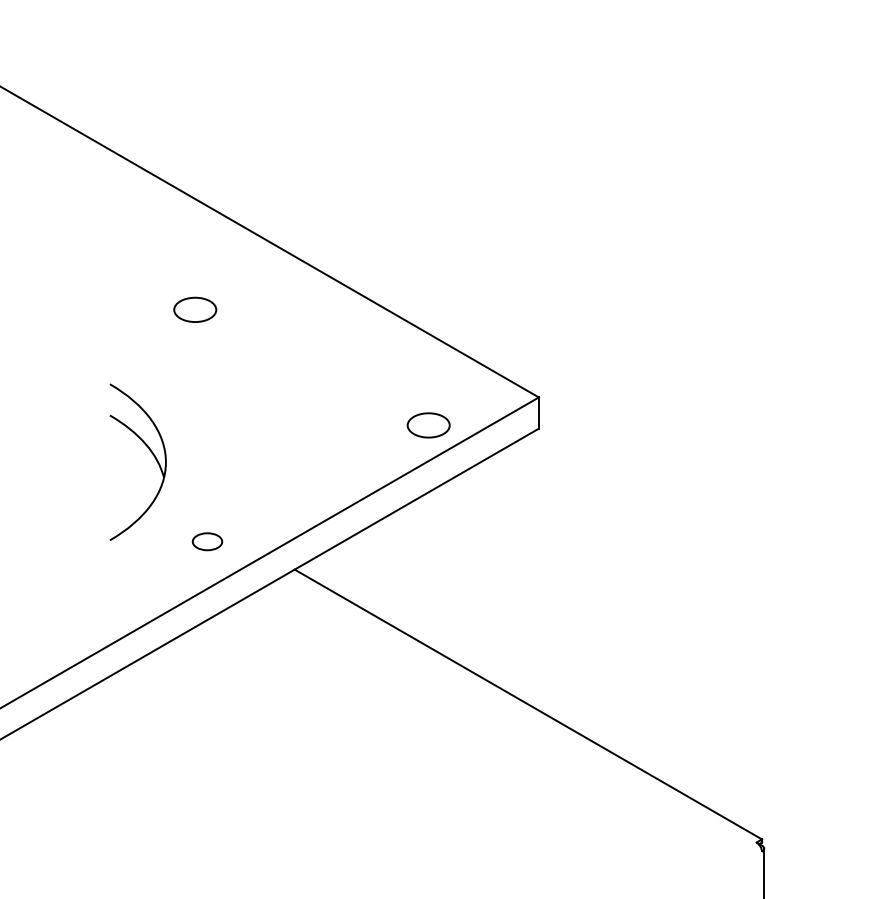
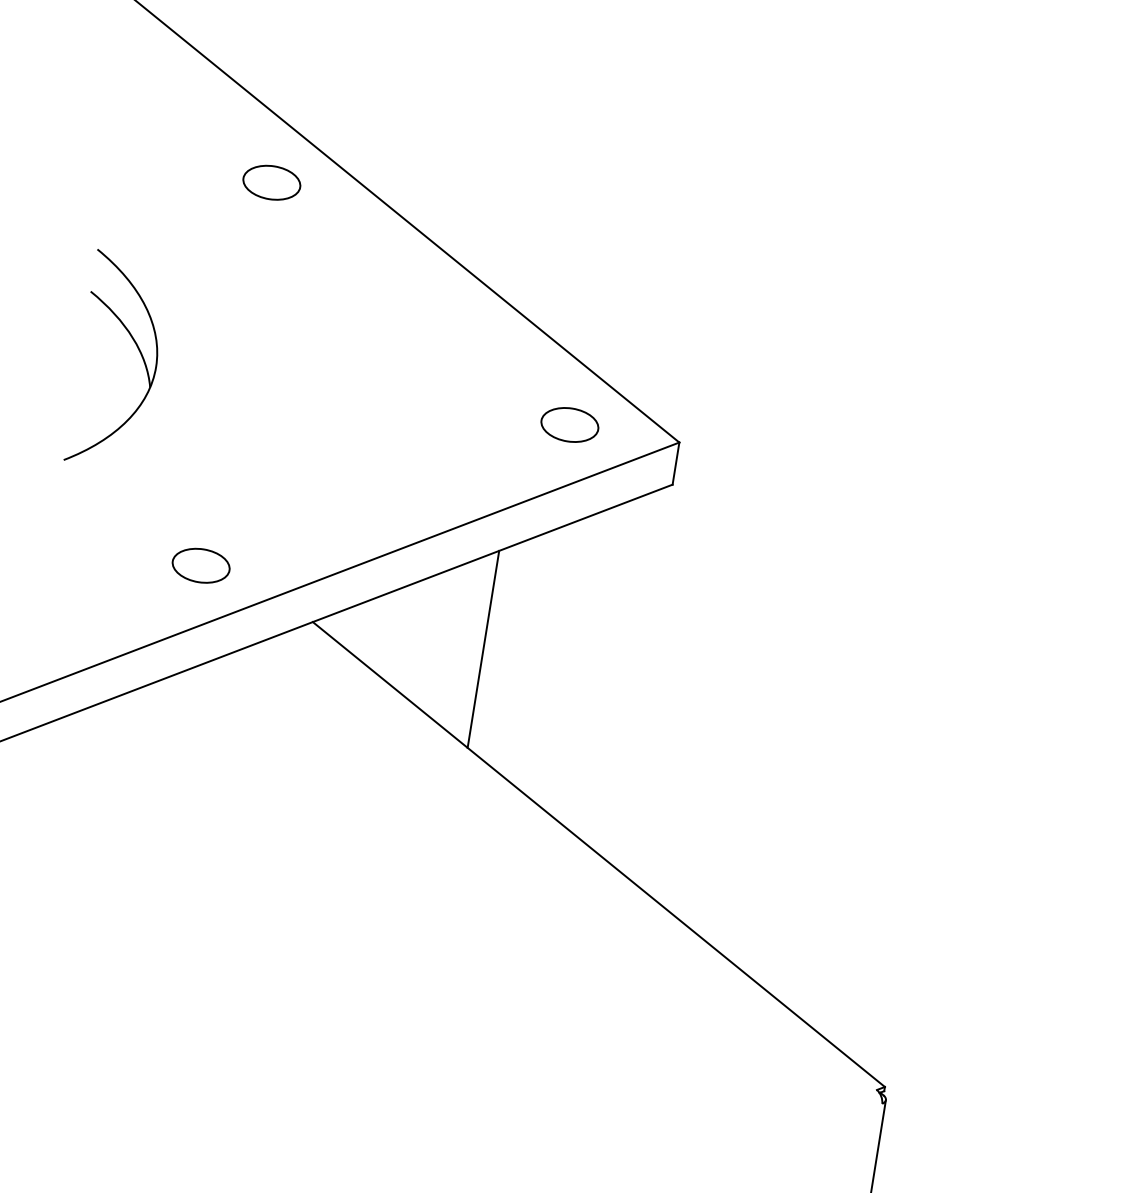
part: (195, 309) -> (272, 182), moved
part: (428, 425) -> (569, 425), moved
part: (151, 453) -> (138, 351), moved
part: (207, 541) -> (201, 565), size x1.43
line: (421, 569) -> (483, 649), added

